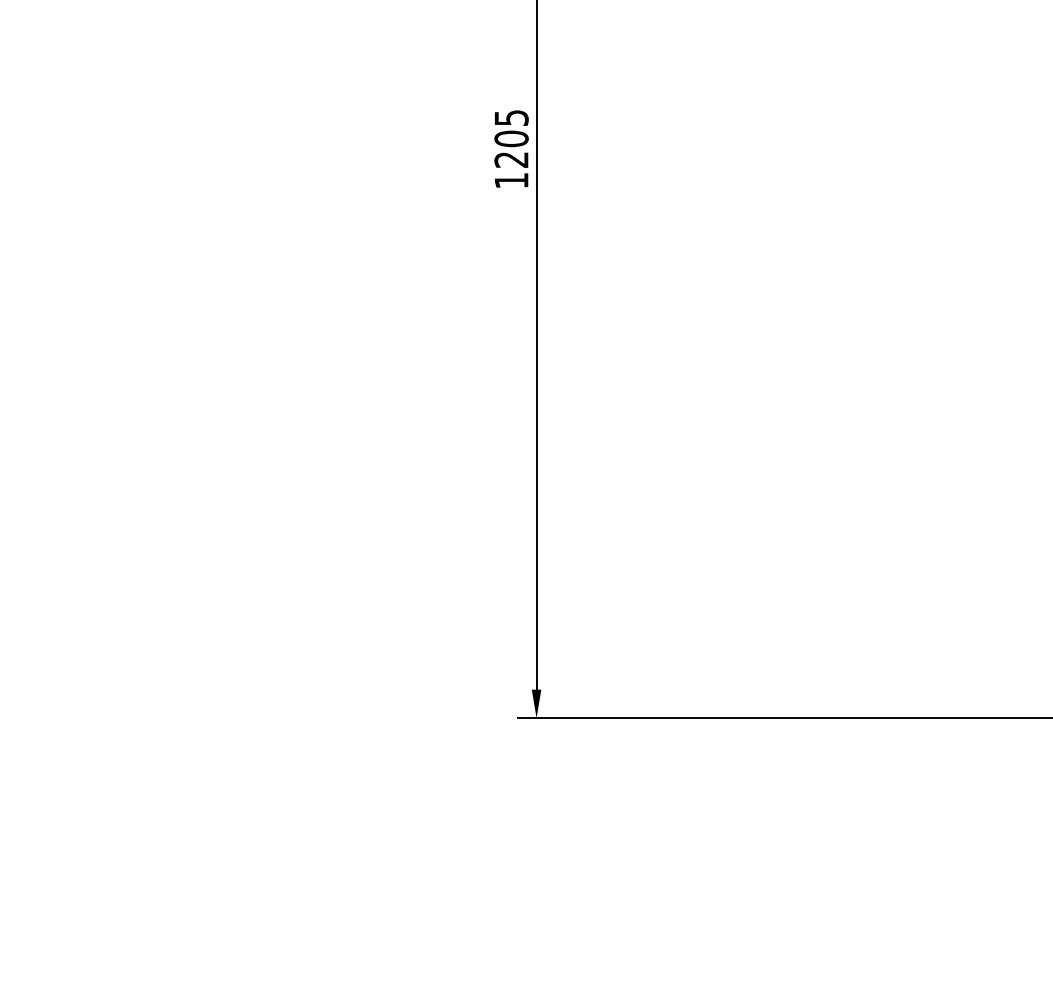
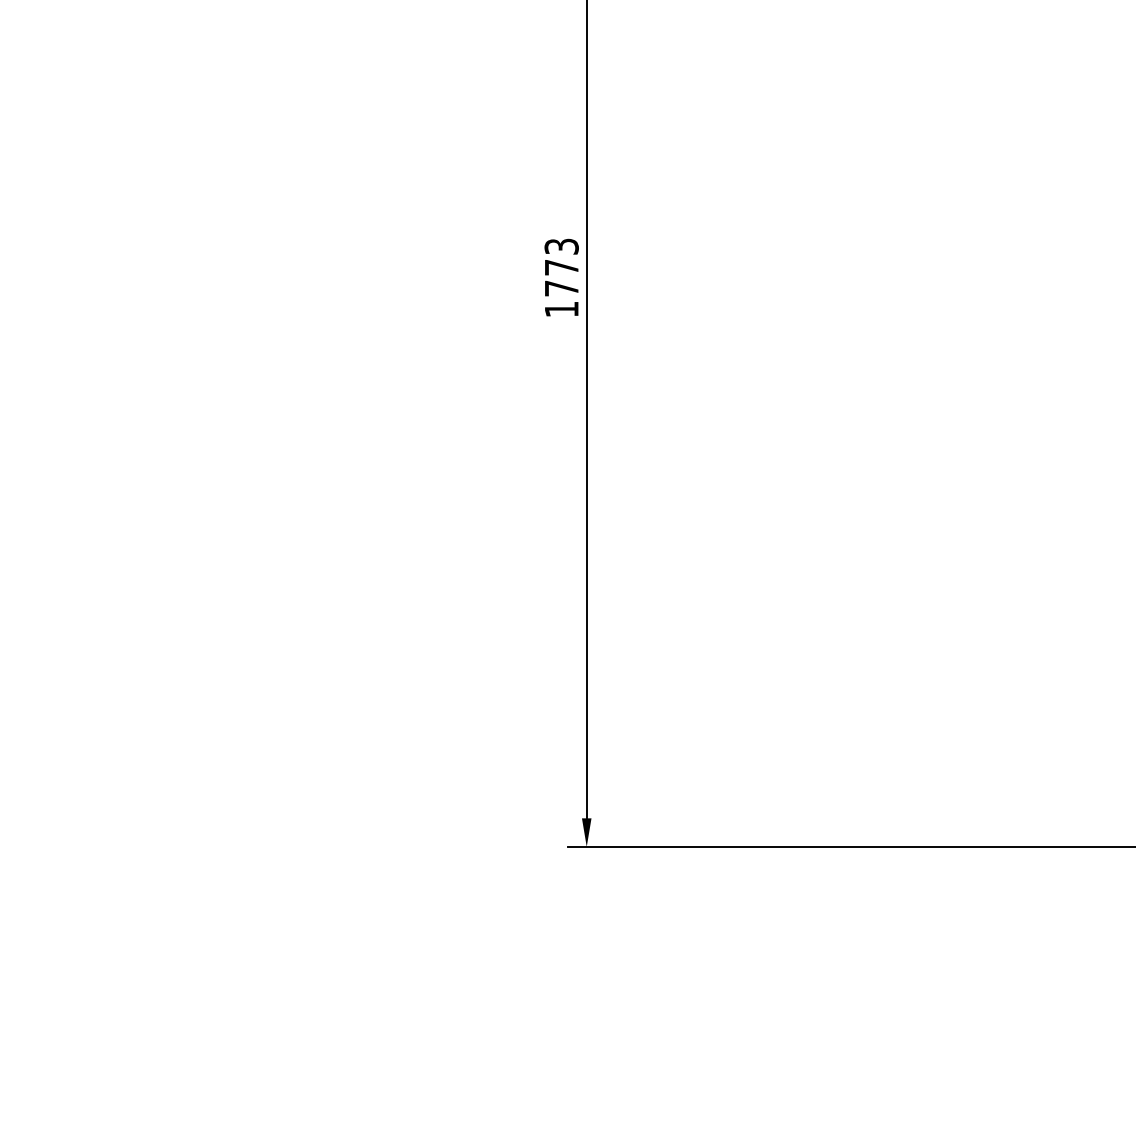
text: (511, 138) -> (561, 267), 1205 -> 1773

